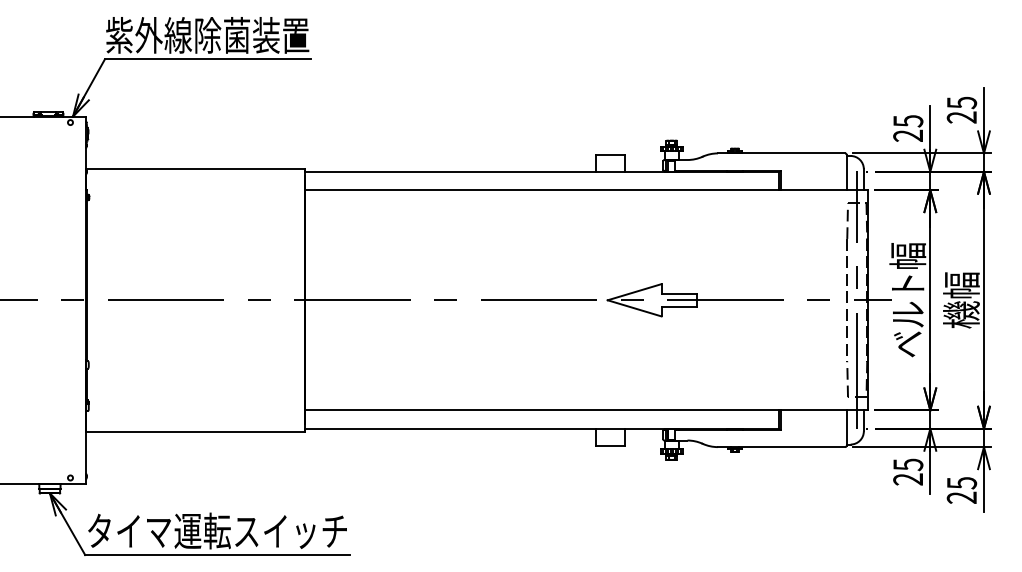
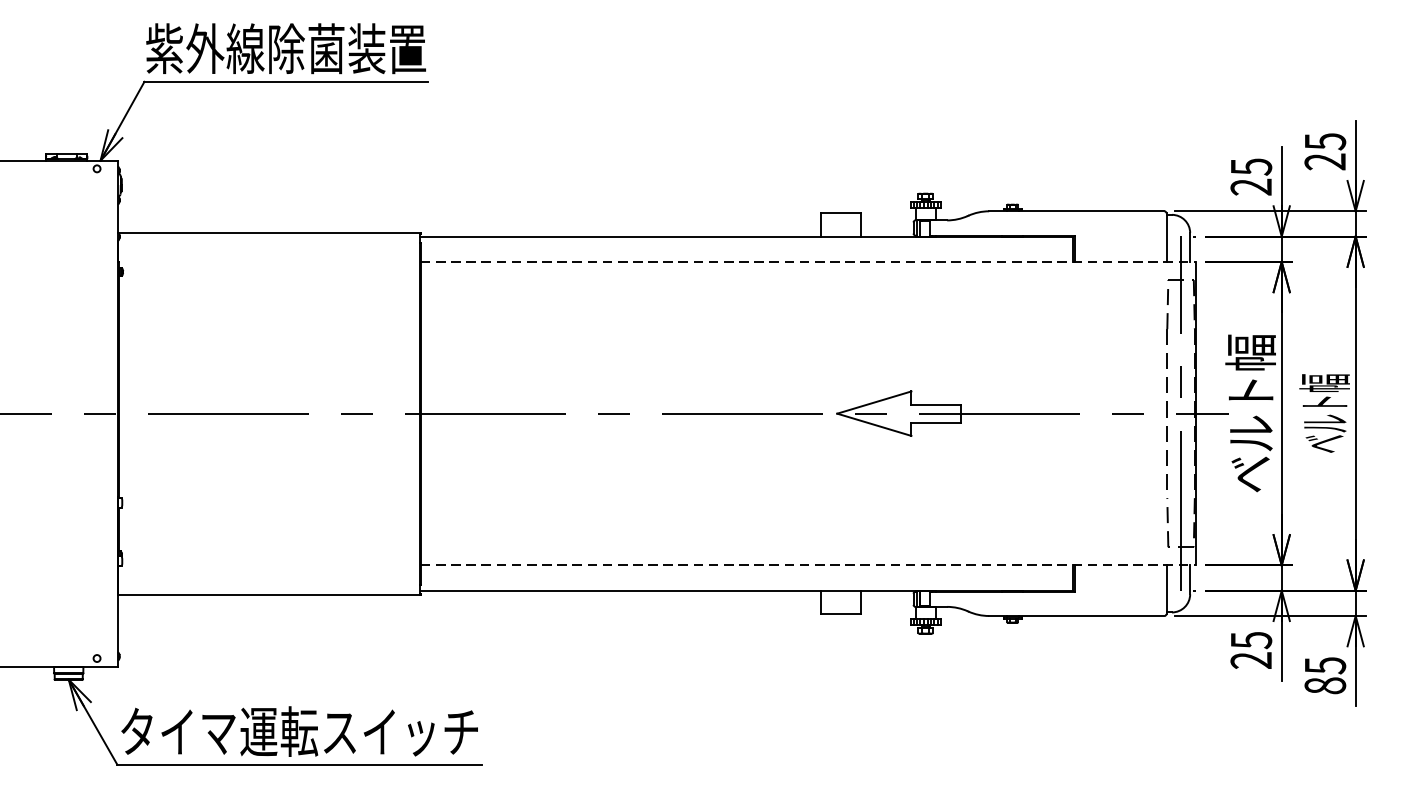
line: (587, 190) -> (809, 262), solid -> dashed
text: (961, 299) -> (1324, 412), 機幅 -> ベルト幅
line: (587, 410) -> (809, 565), solid -> dashed
text: (961, 497) -> (1324, 685), 25 -> 85

